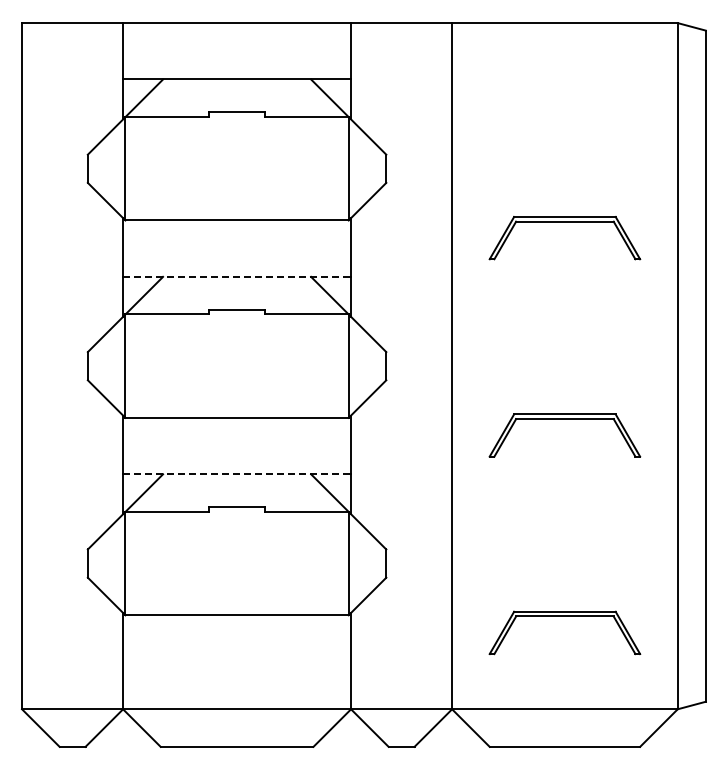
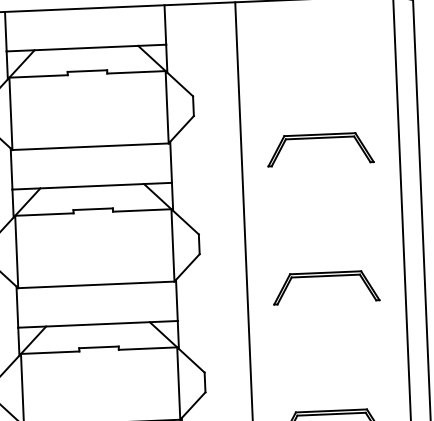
line: (237, 276) -> (92, 185), dashed -> solid
line: (237, 474) -> (98, 324), dashed -> solid

